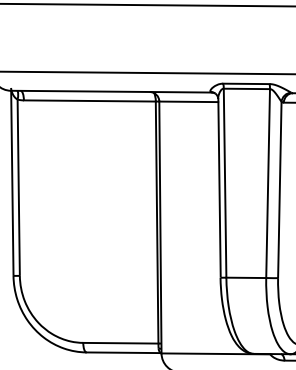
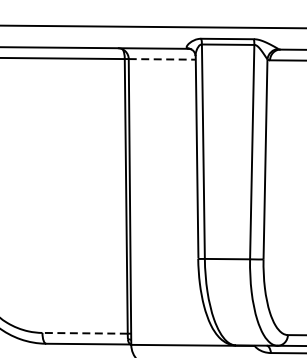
line: (189, 101) -> (163, 58), solid -> dashed
line: (120, 343) -> (84, 333), solid -> dashed

